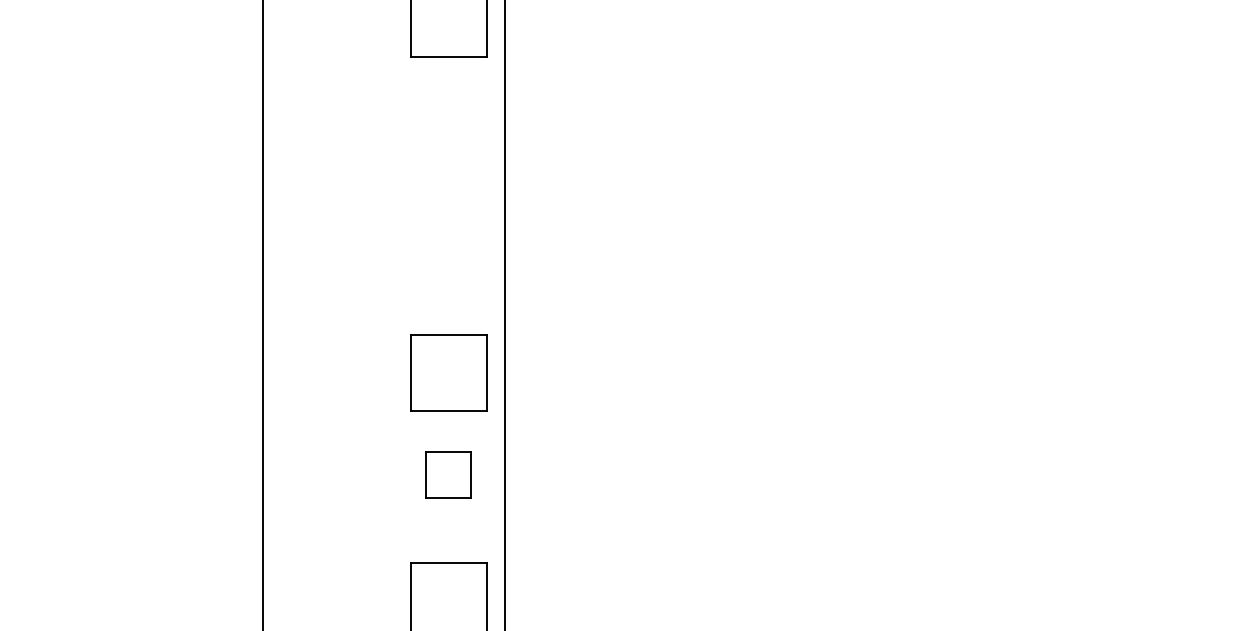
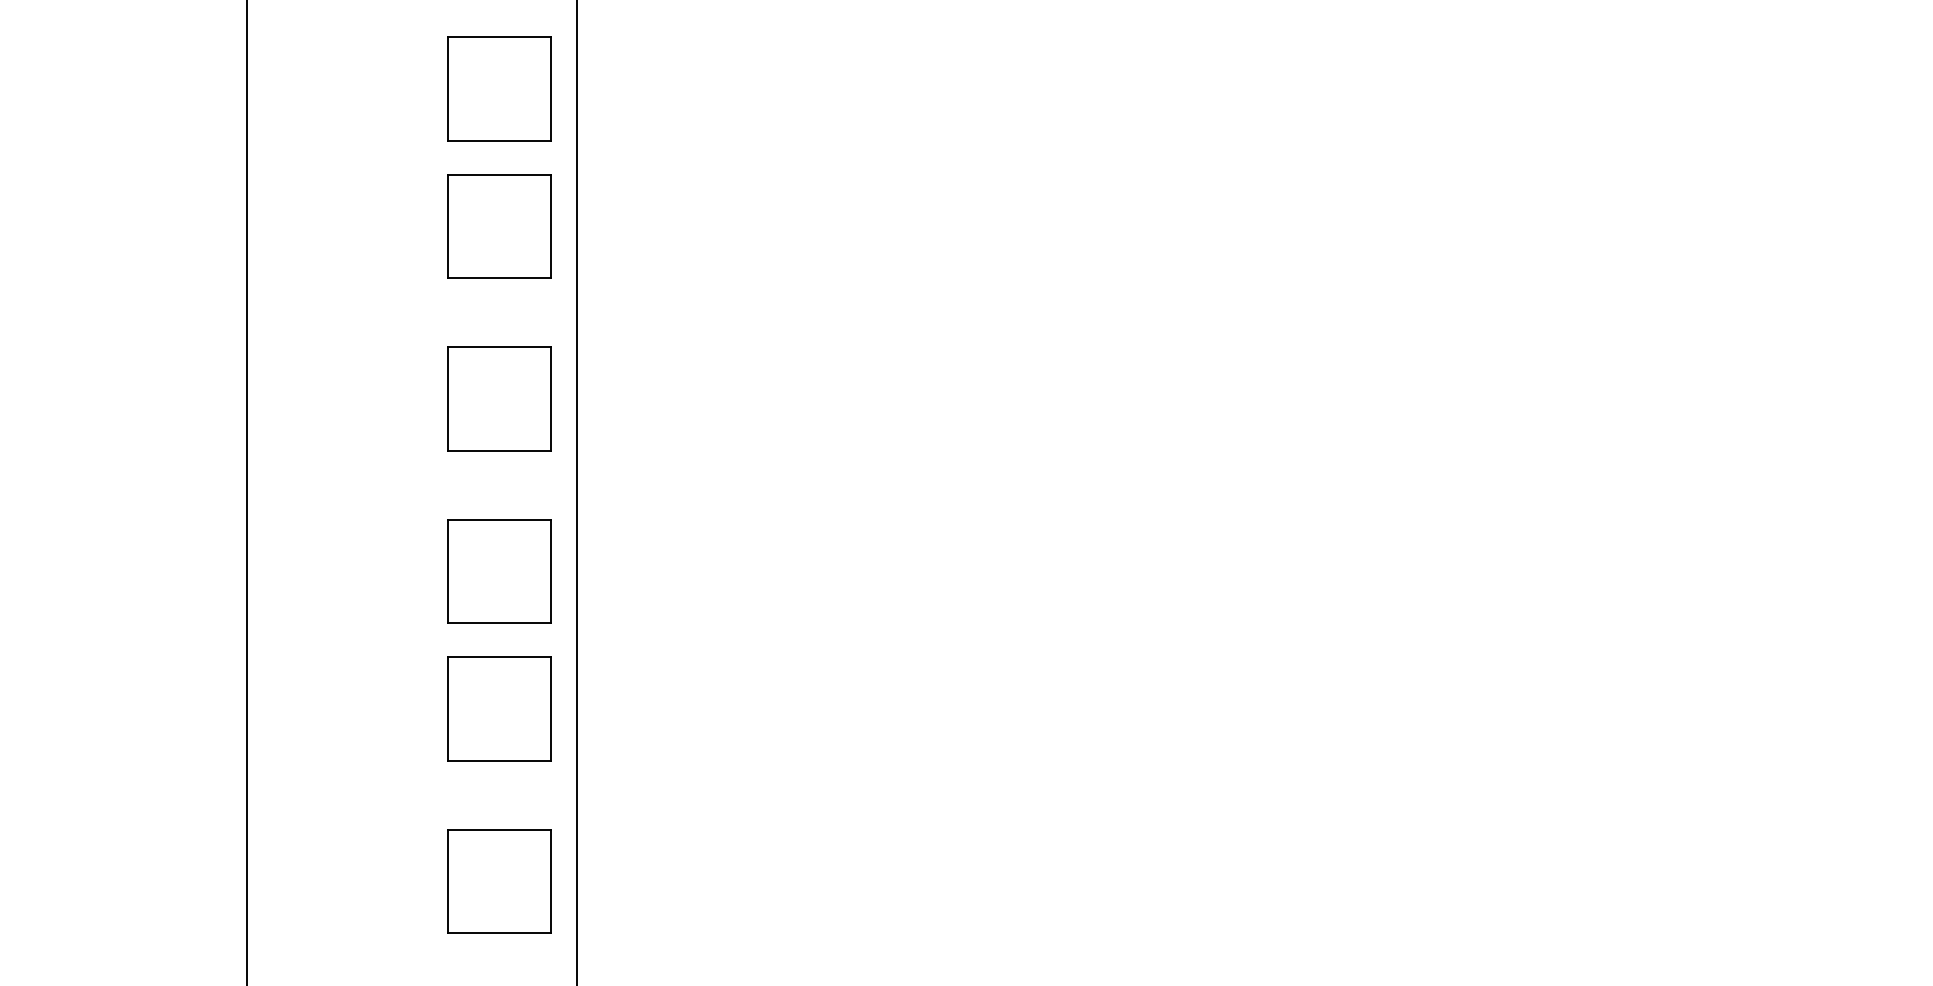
part: (448, 119) -> (499, 226), added
part: (448, 246) -> (499, 398), added
part: (448, 474) -> (499, 708), size x1.67

